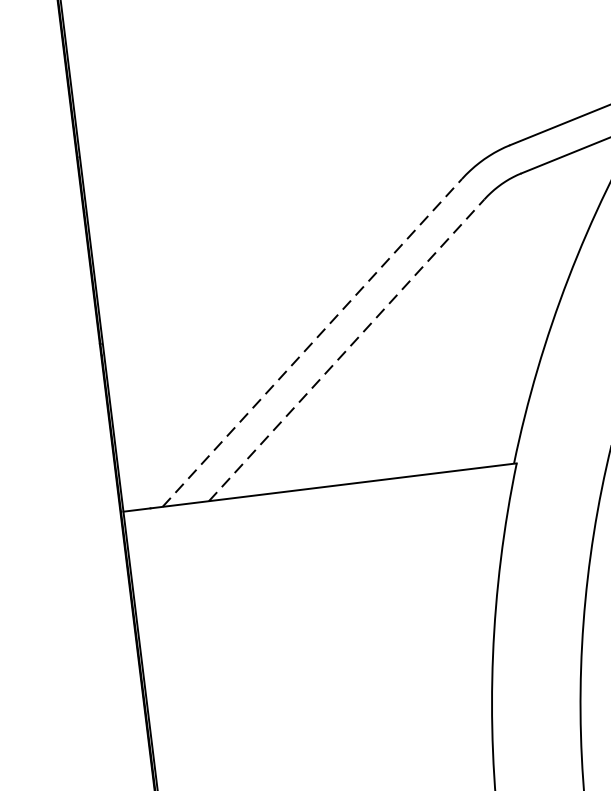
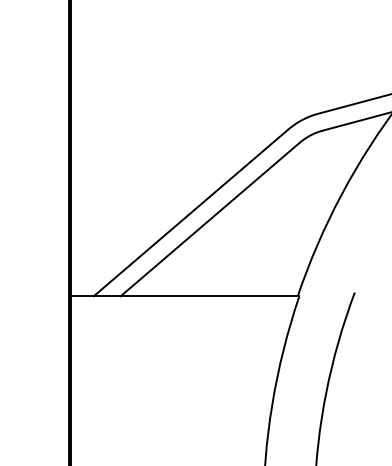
line: (311, 343) -> (190, 213), dashed -> solid
line: (347, 349) -> (210, 219), dashed -> solid

